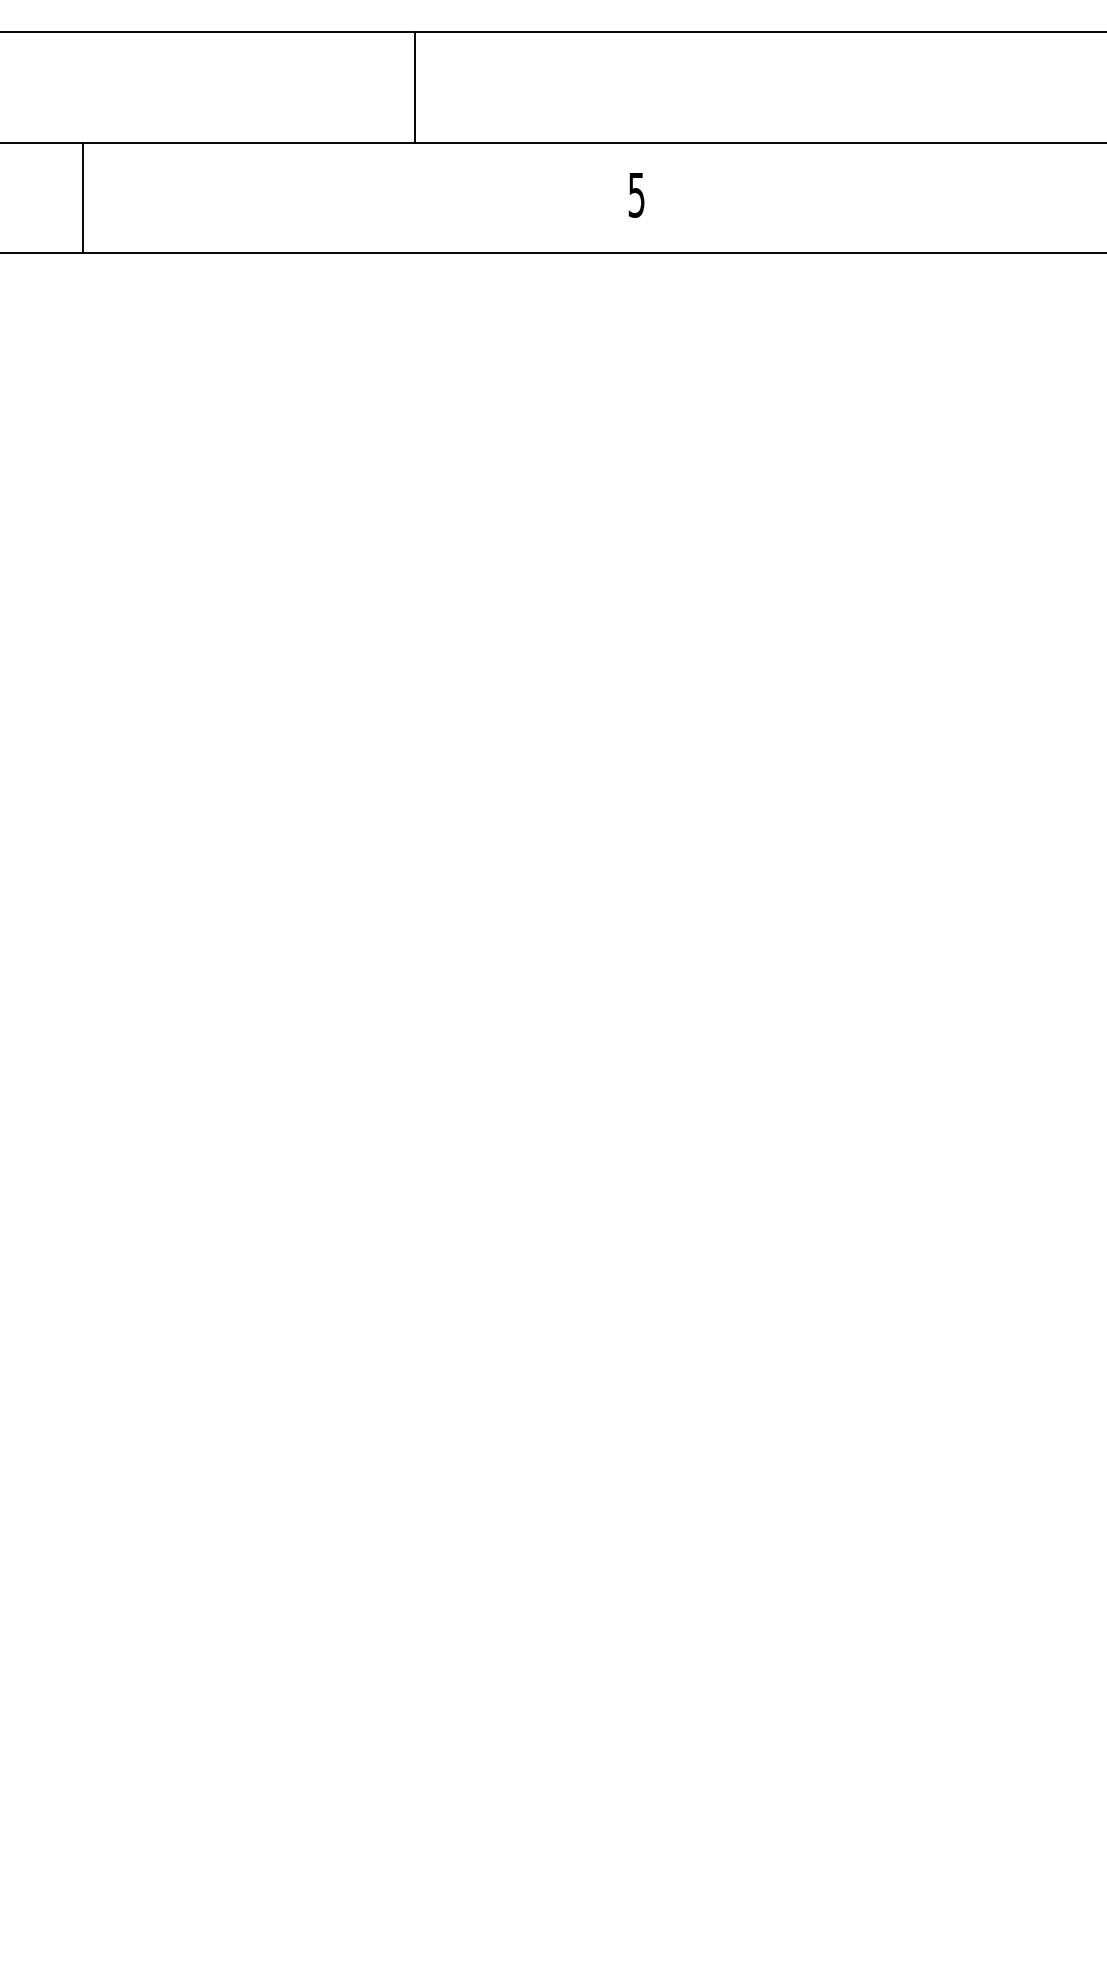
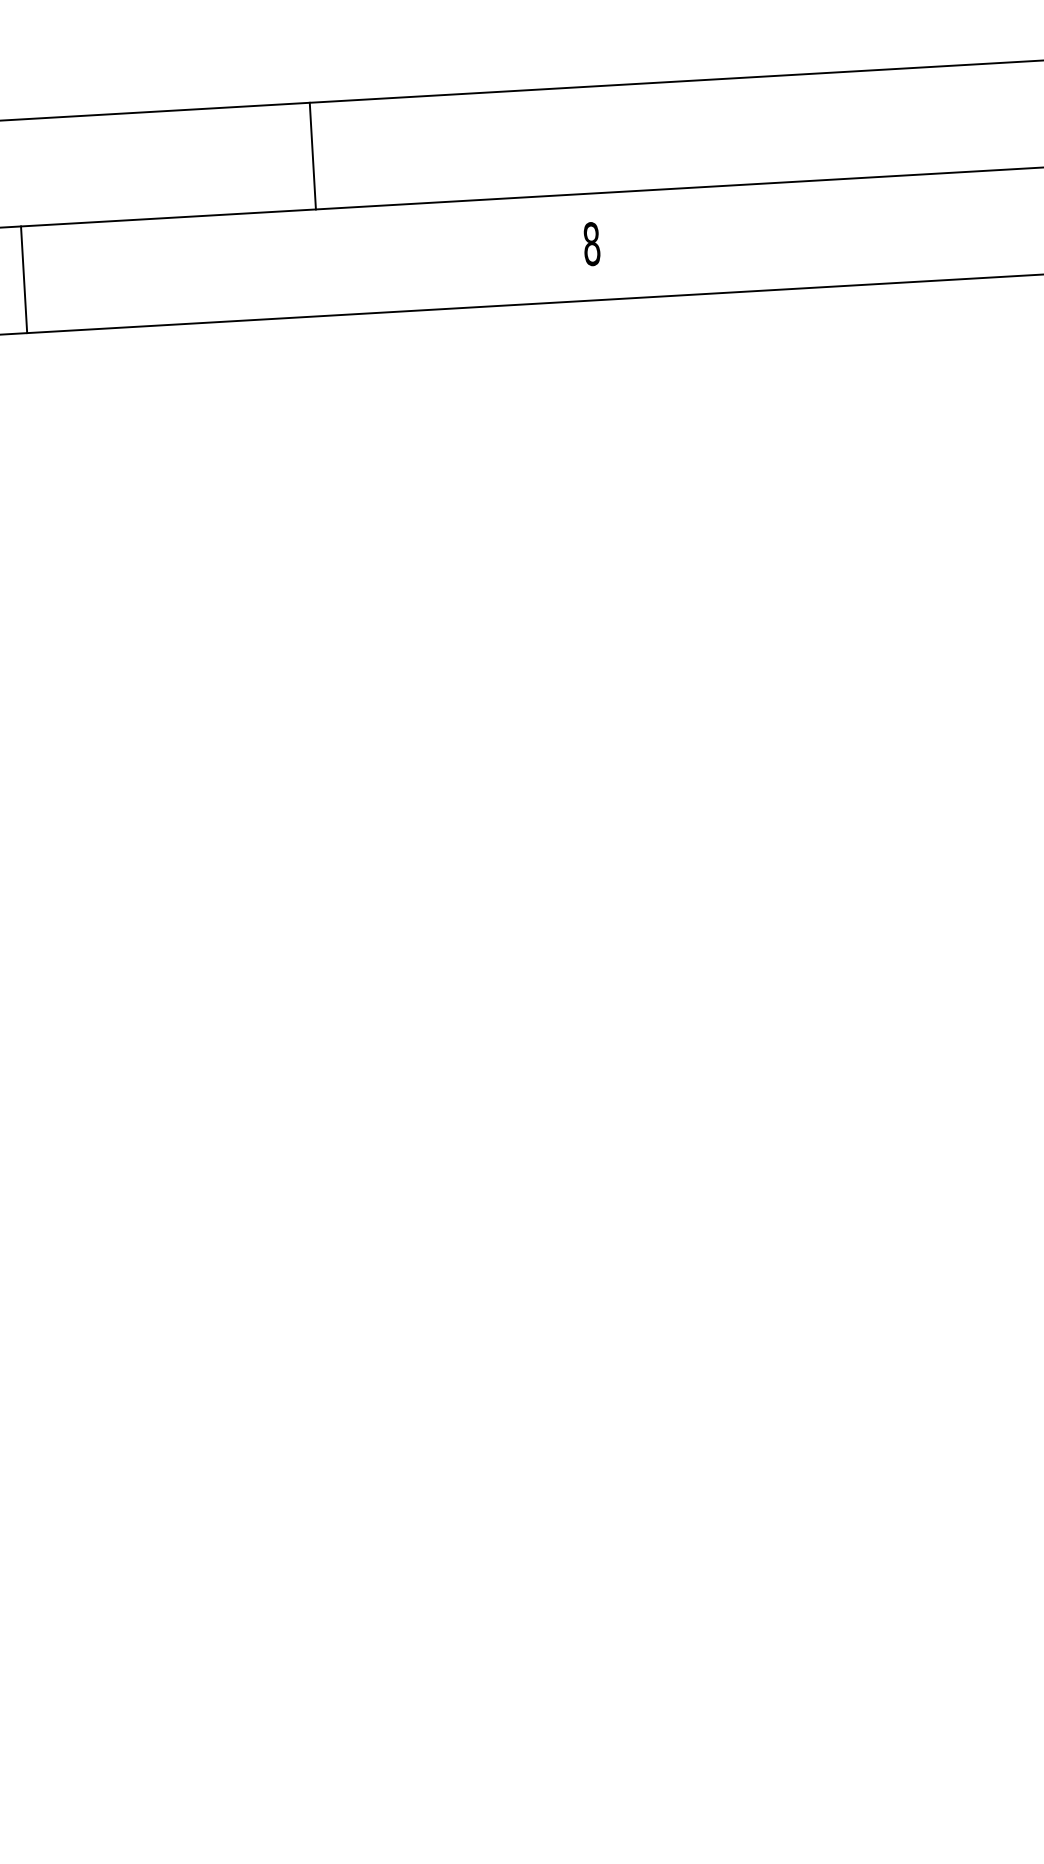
line: (414, 87) -> (312, 156), moved
text: (636, 194) -> (591, 243), 5 -> 8
line: (83, 197) -> (24, 279), moved

